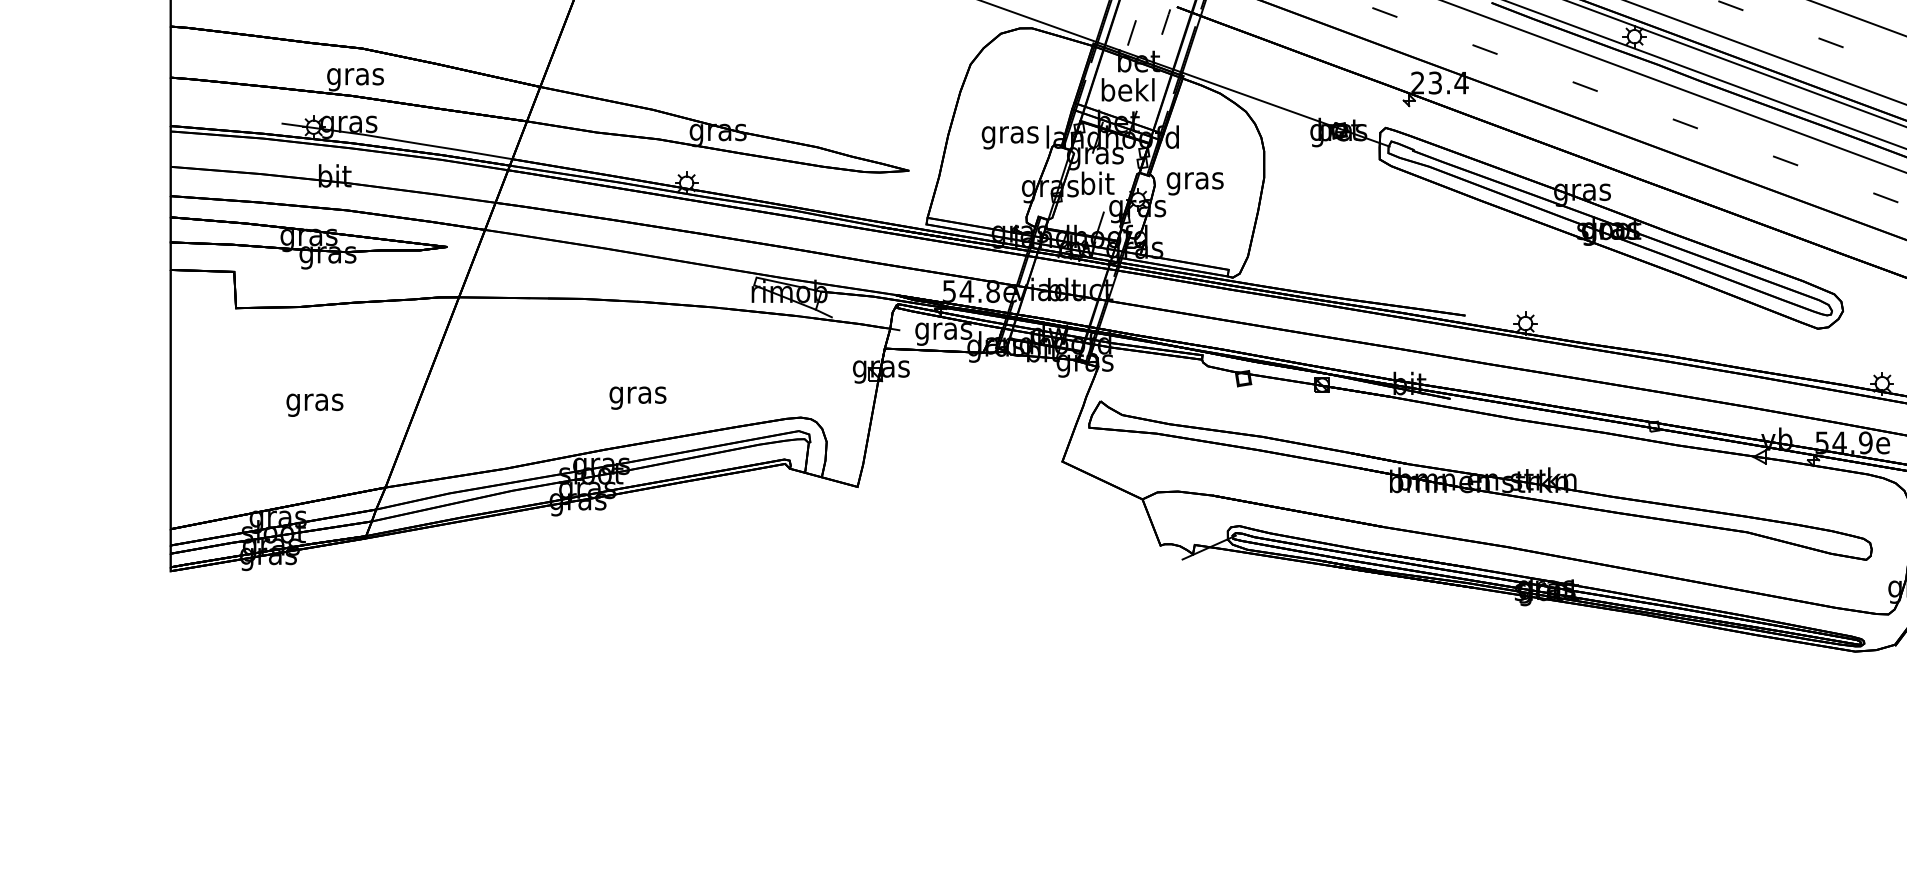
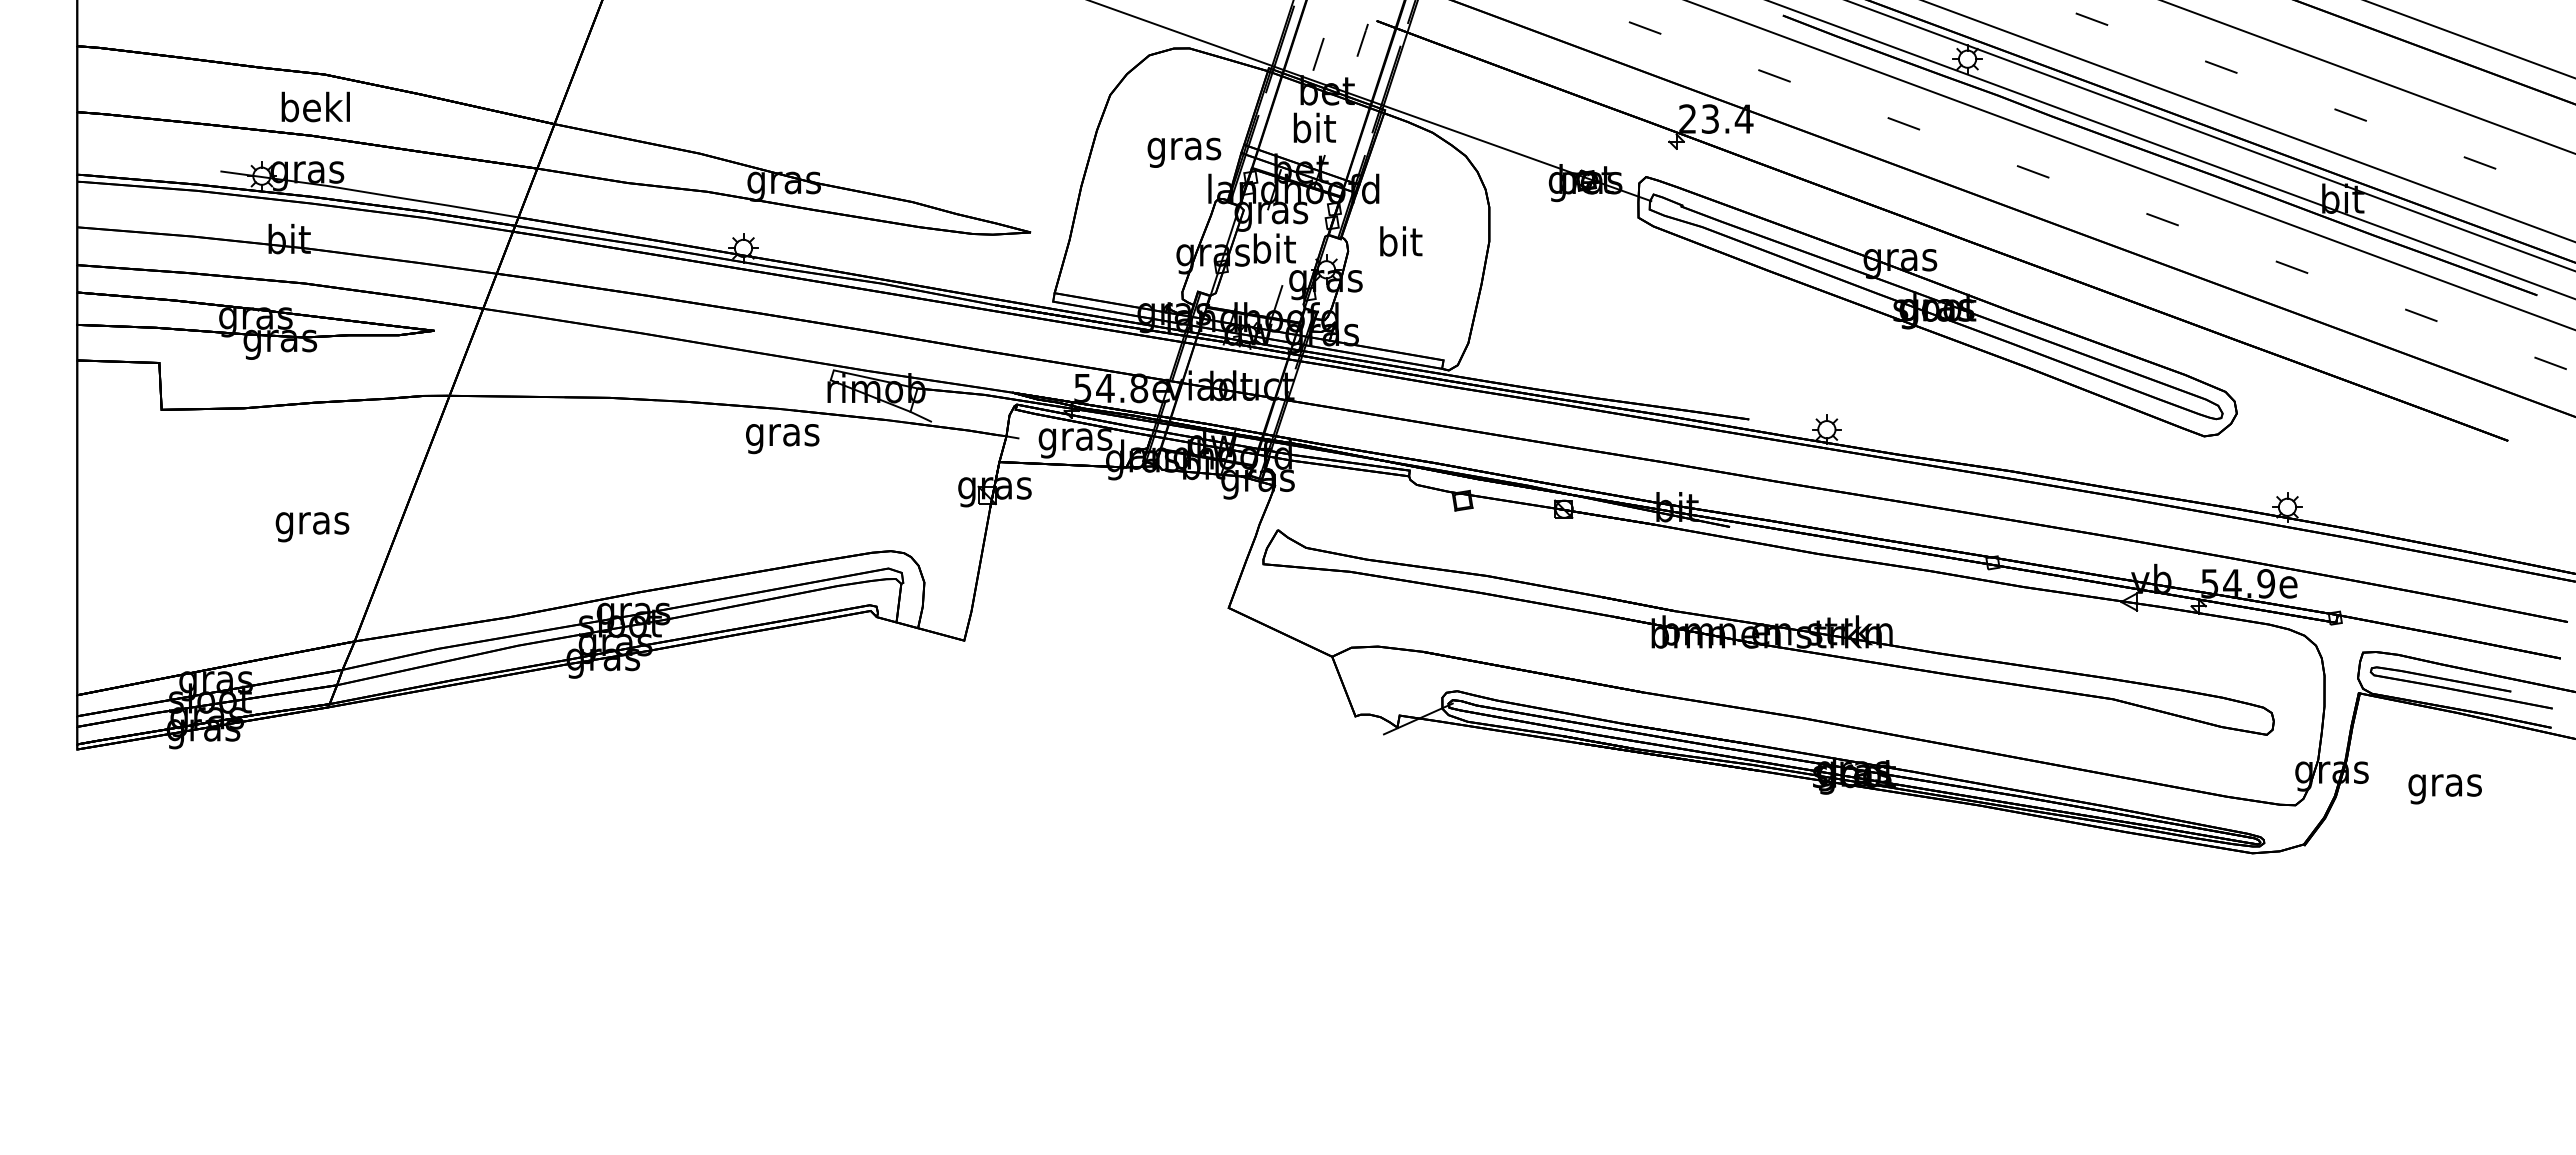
text: (355, 76) -> (315, 110), gras -> bekl
text: (1128, 89) -> (1313, 127), bekl -> bit
text: (1010, 137) -> (1184, 152), moved
text: (1194, 180) -> (1399, 245), gras -> bit
text: (637, 398) -> (782, 439), moved
text: (314, 405) -> (312, 527), moved

